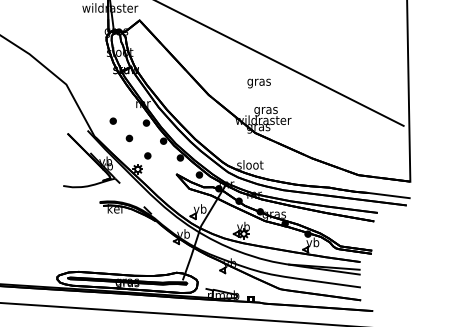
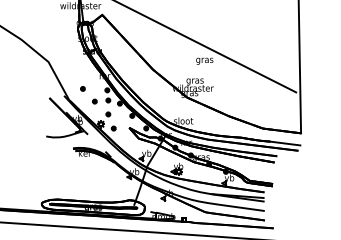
text: (258, 83) -> (204, 61), moved
part: (147, 136) -> (108, 100), added
part: (154, 174) -> (113, 128), added

